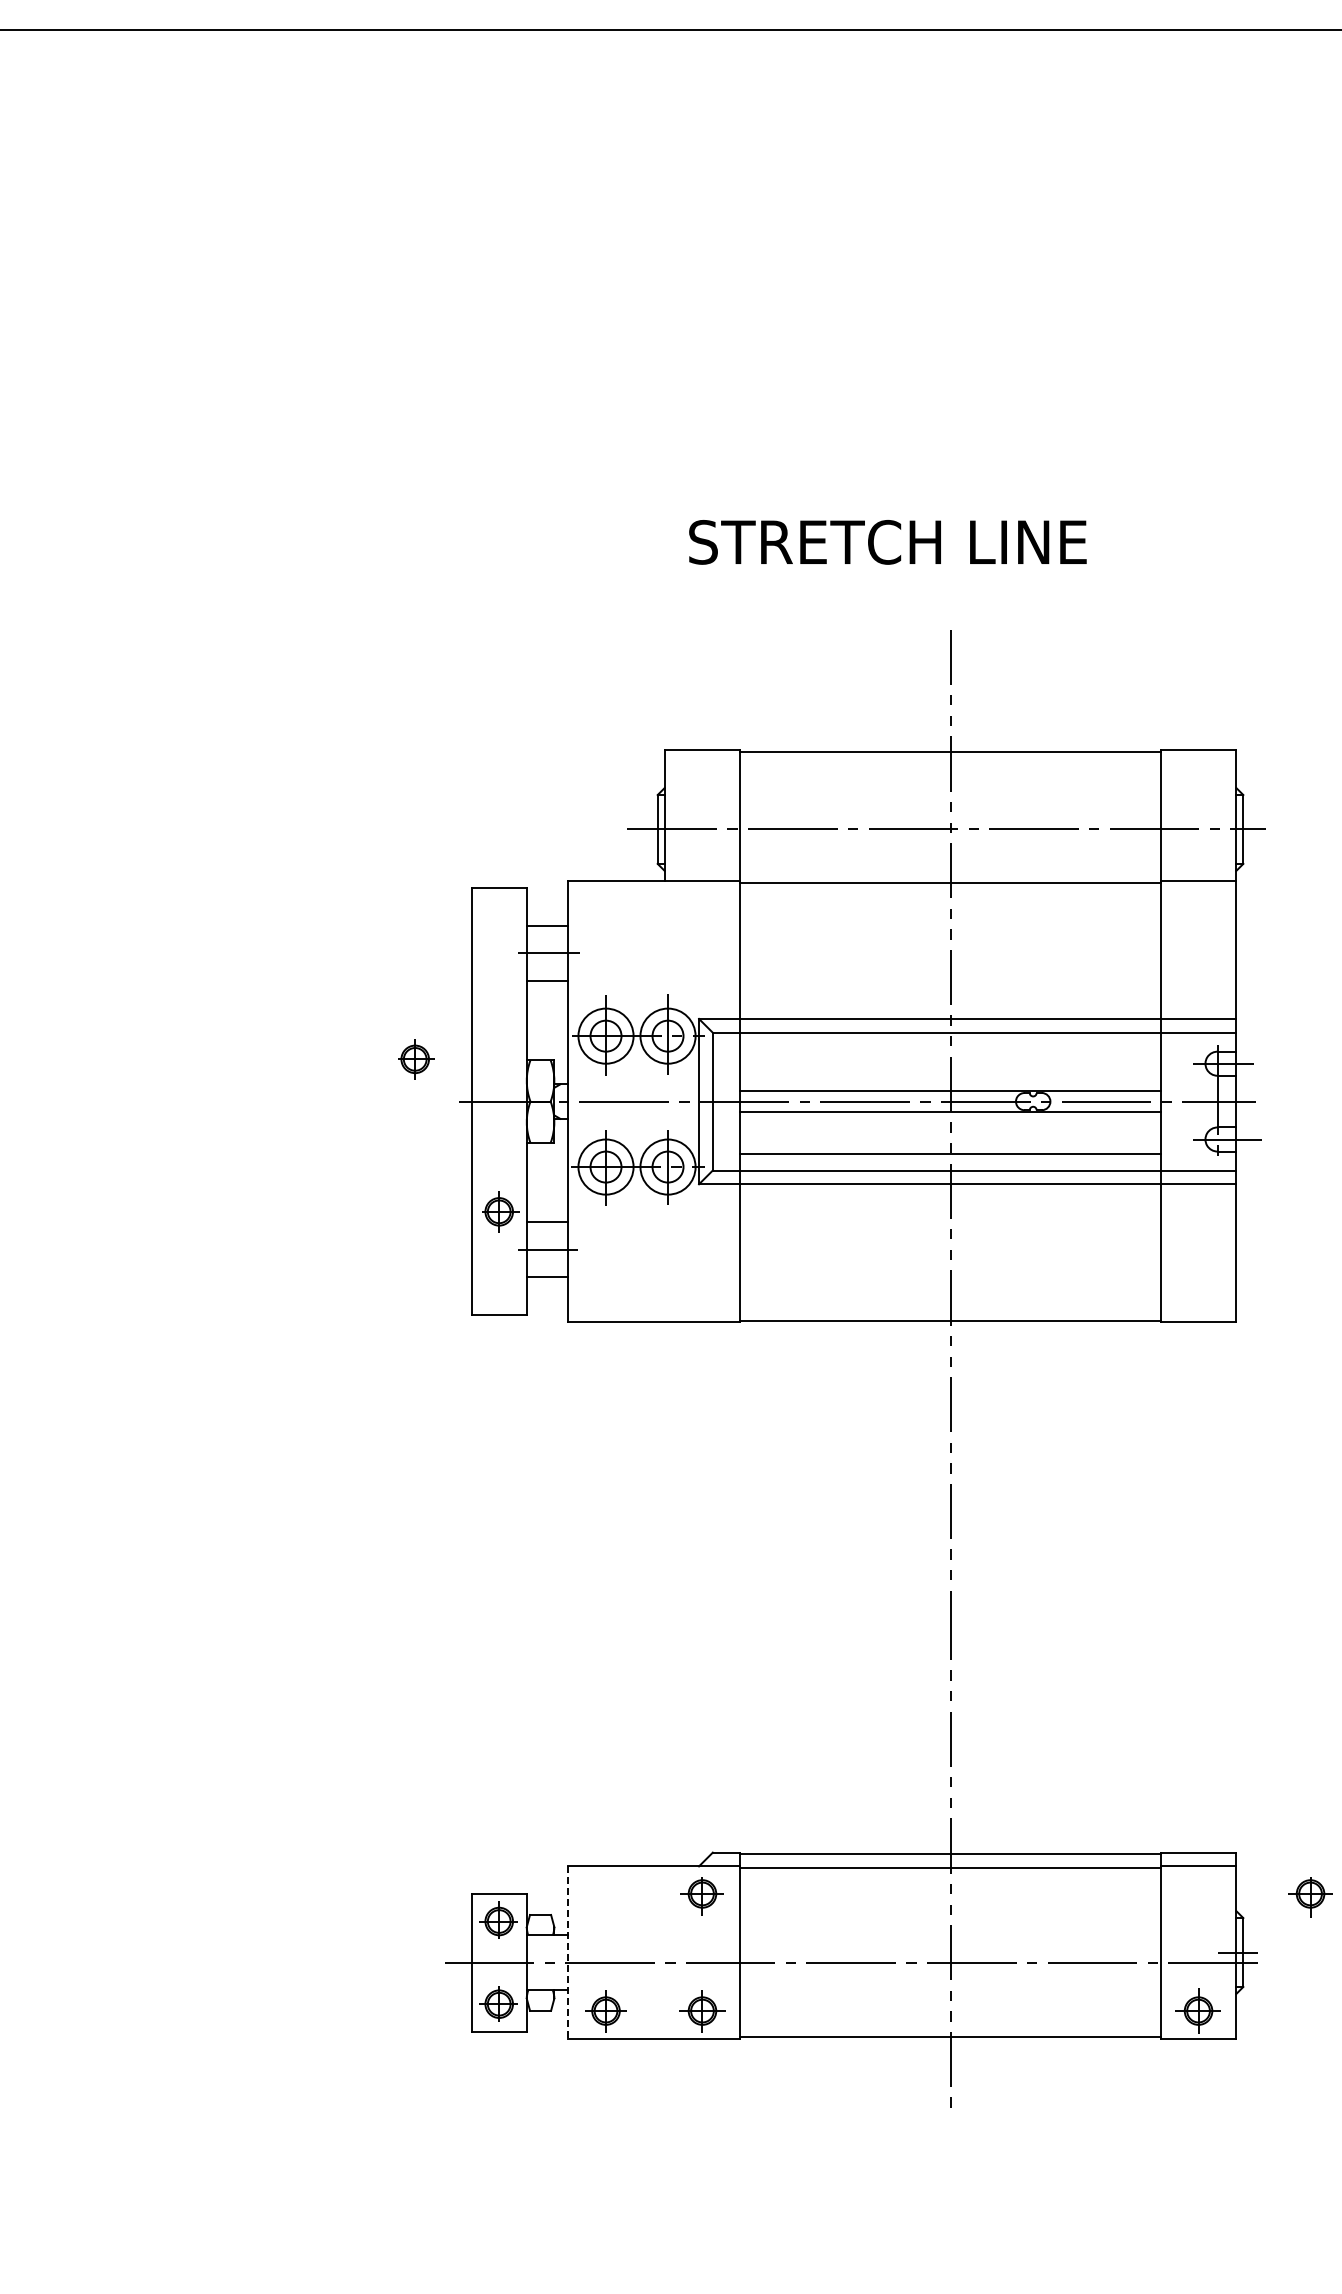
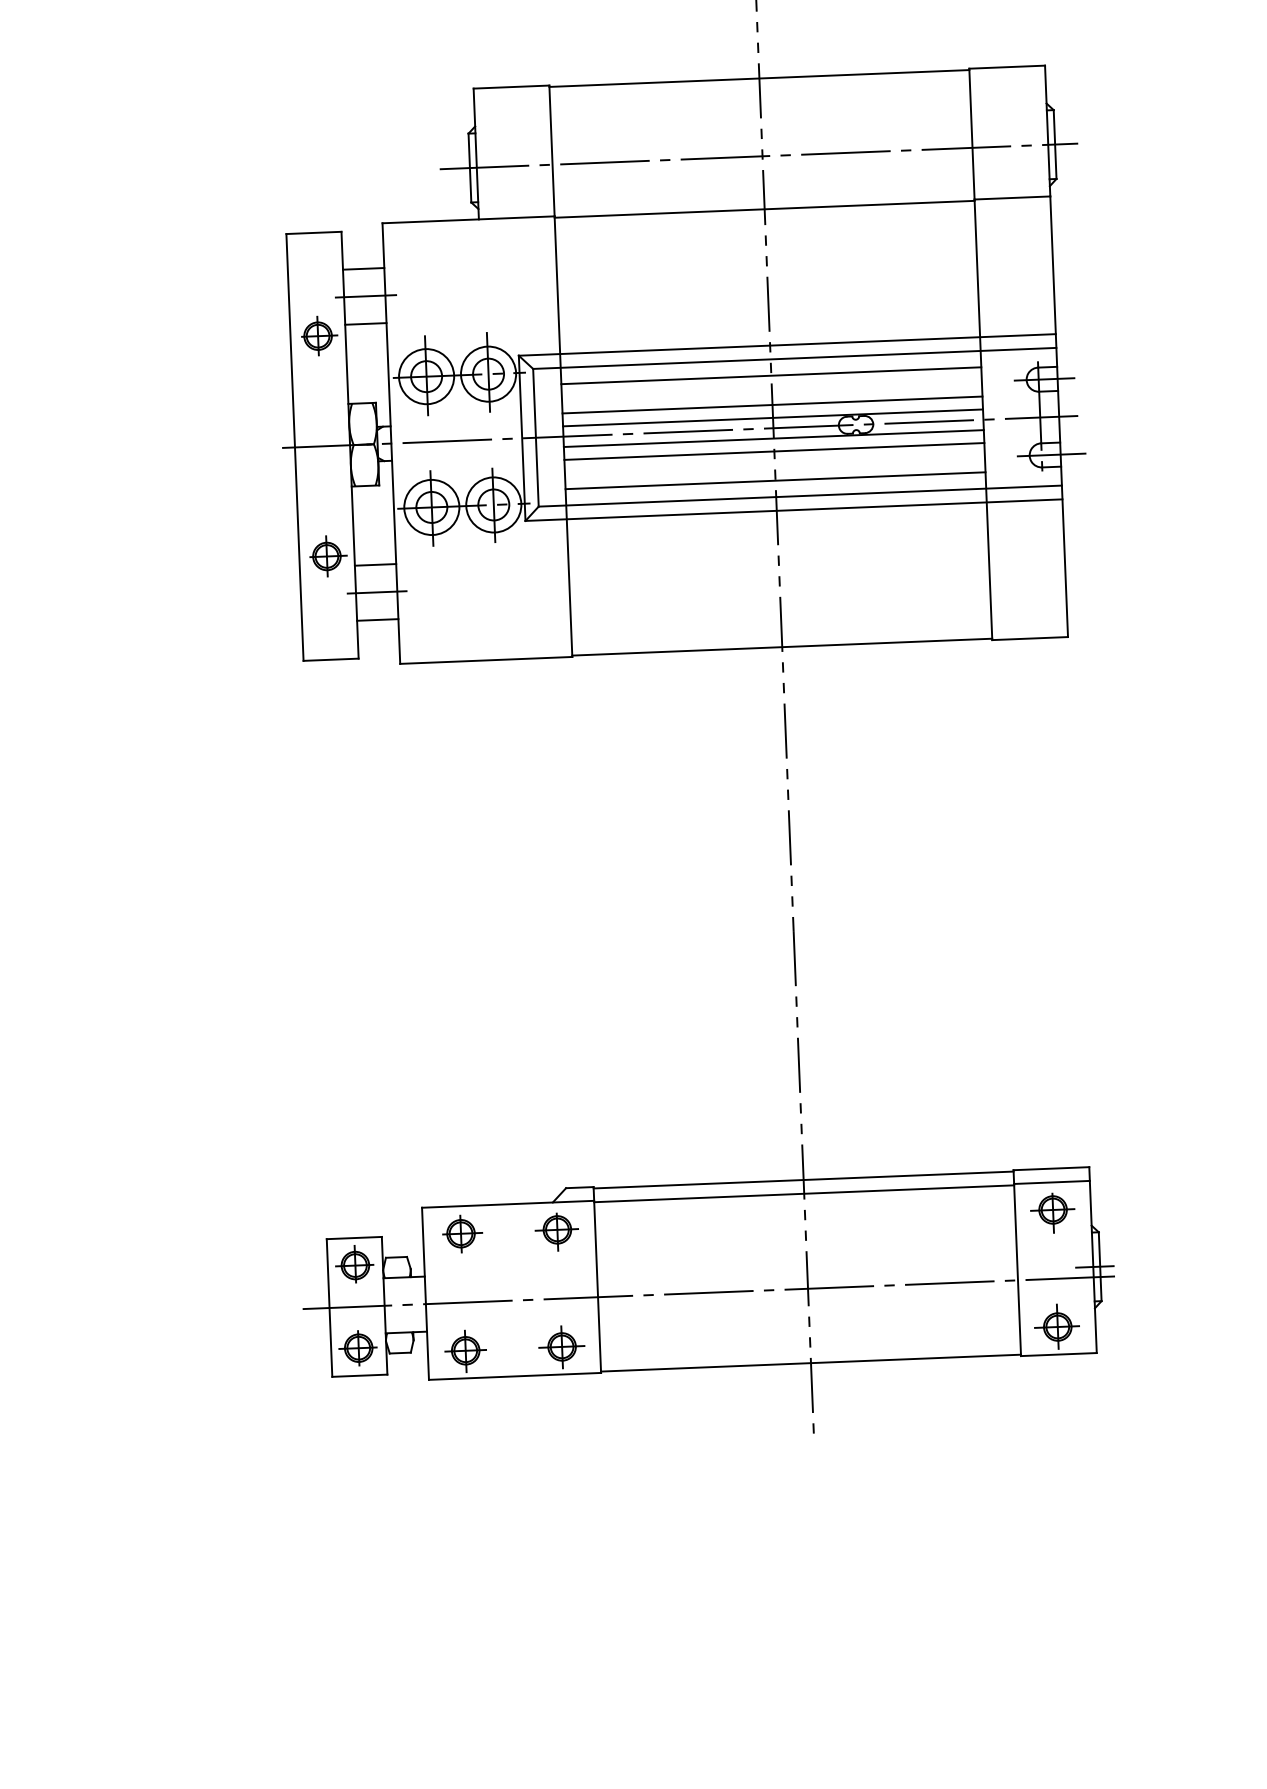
line: (950, 1049) -> (771, 376), added
part: (416, 1059) -> (319, 336), moved
line: (950, 1078) -> (772, 405), added
line: (950, 1124) -> (774, 451), added
part: (607, 1894) -> (462, 1234), added
part: (1310, 1897) -> (1053, 1213), moved
line: (568, 1953) -> (425, 1294), dashed -> solid

